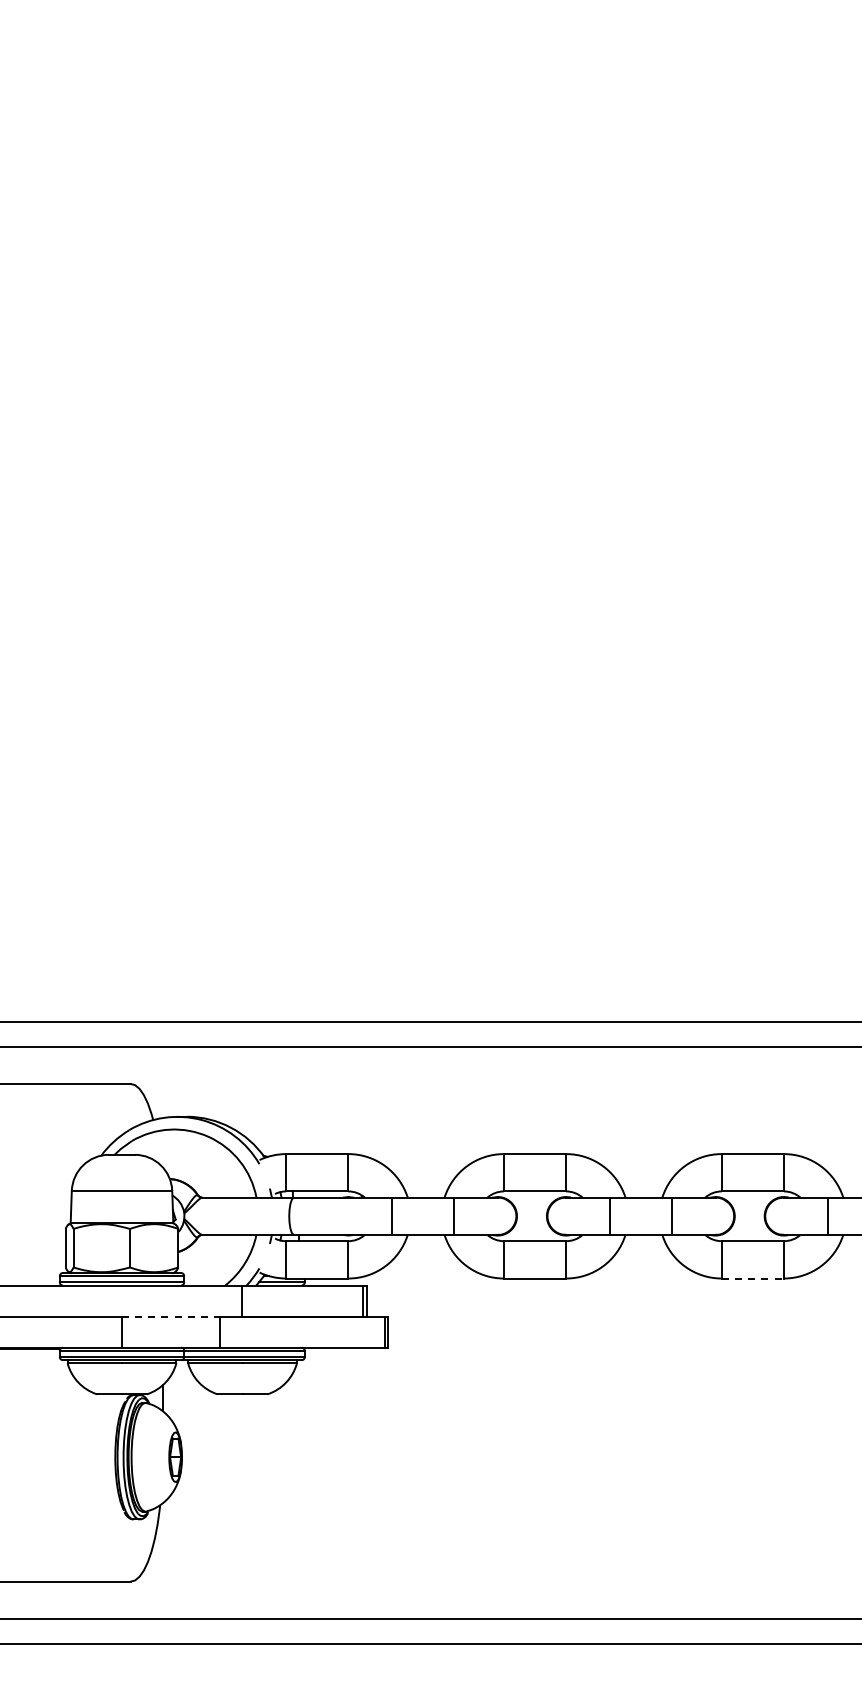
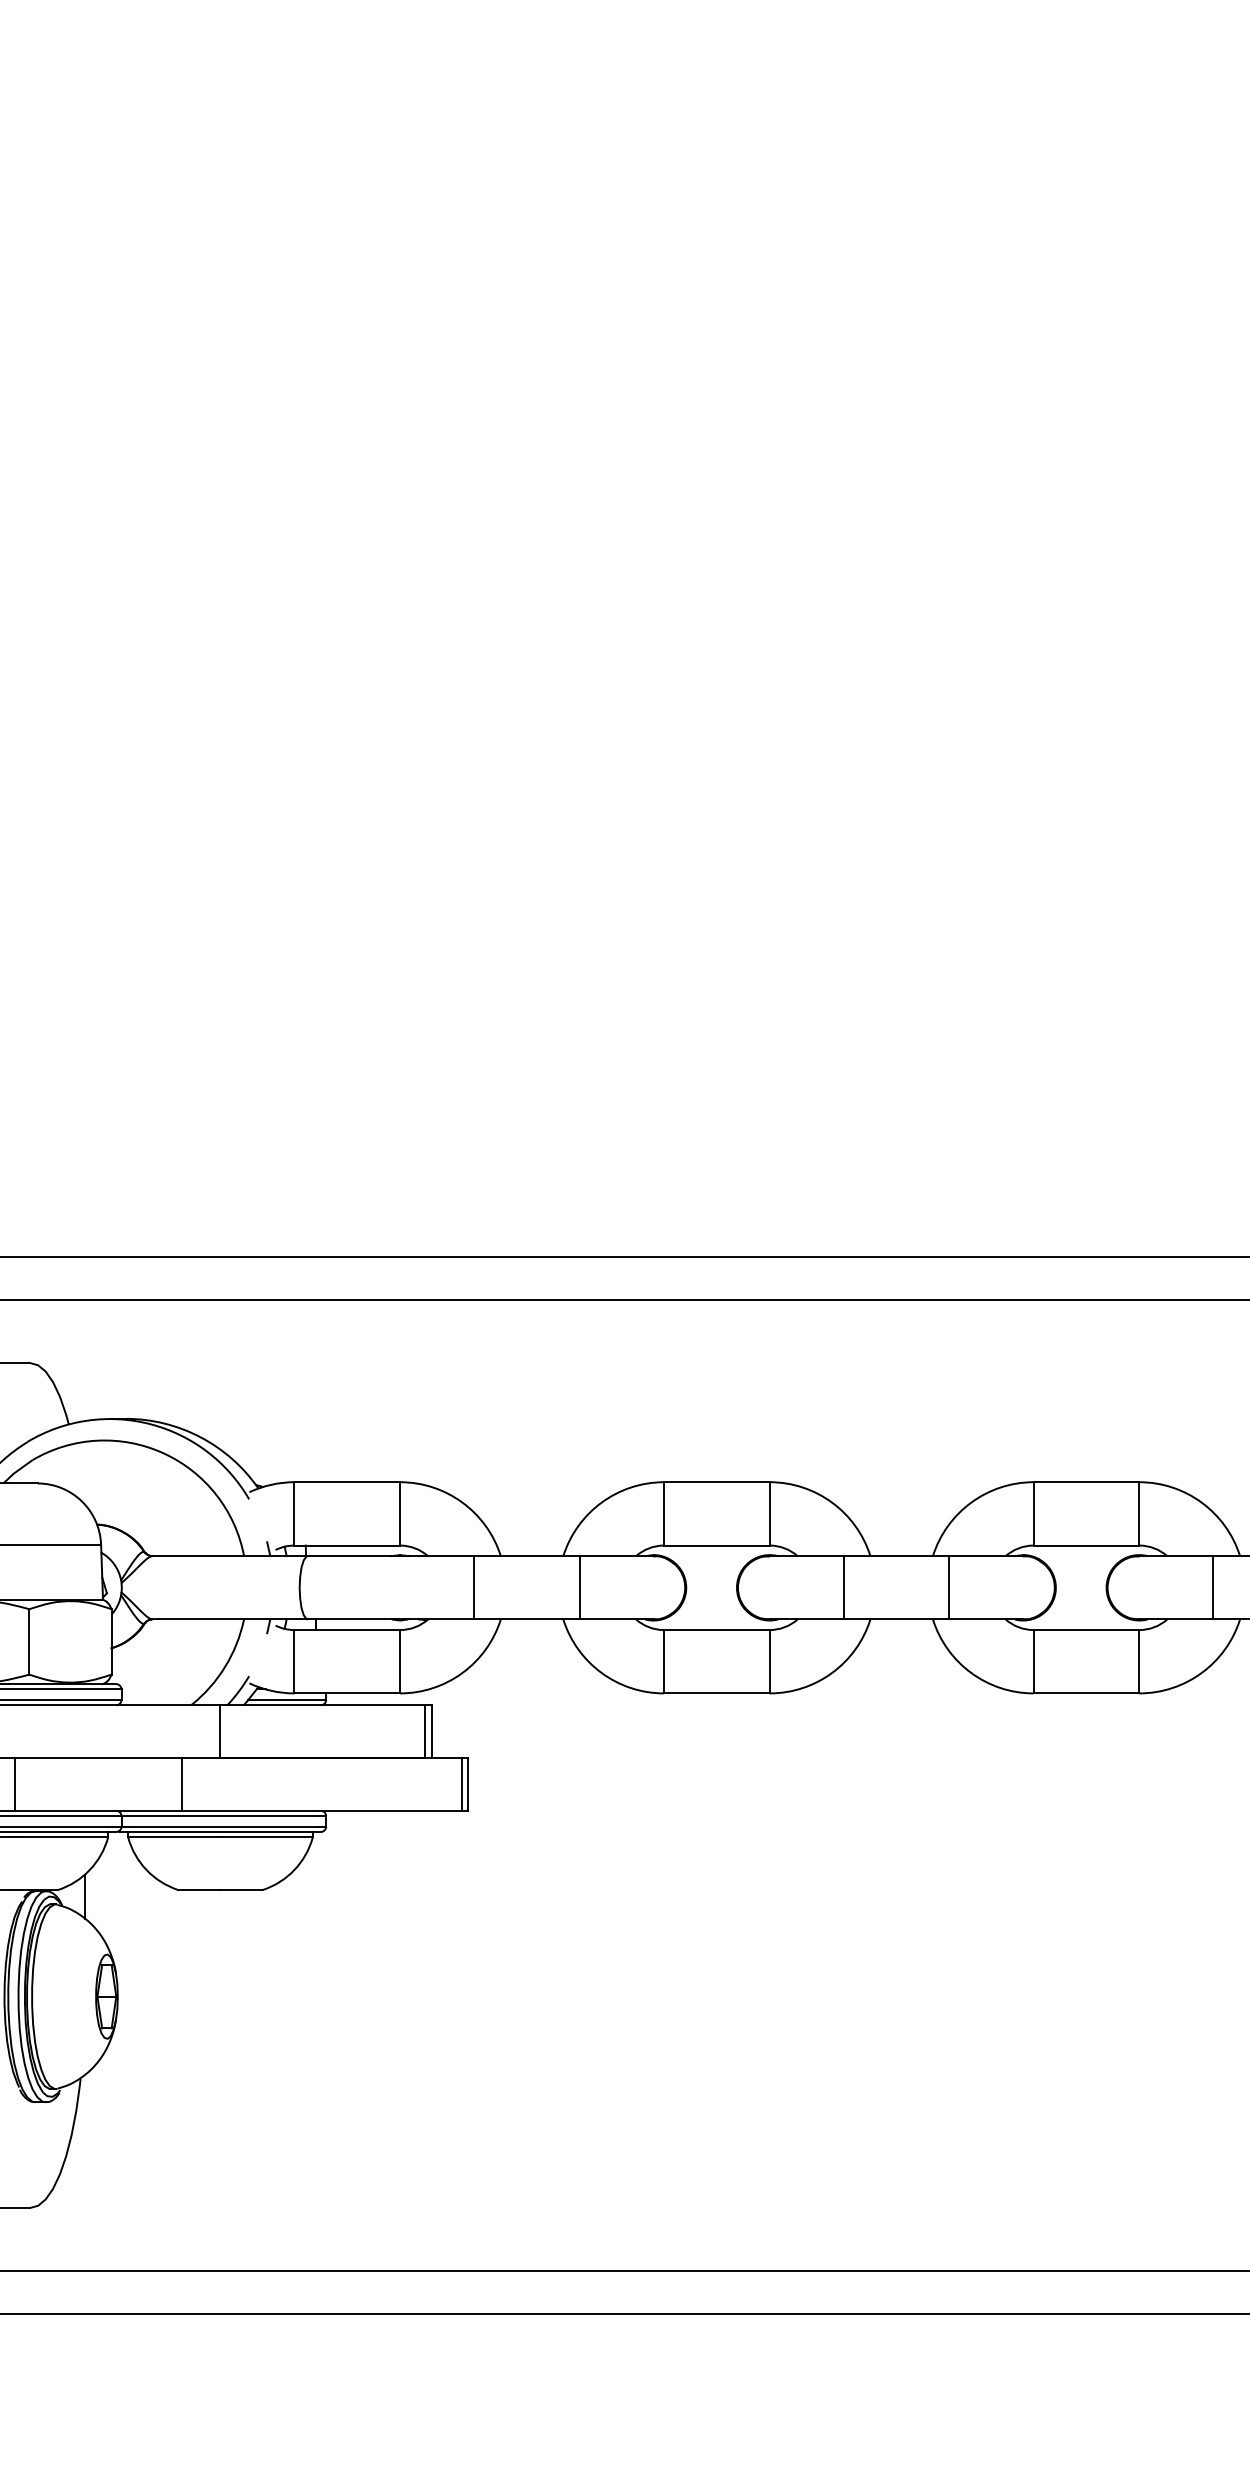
line: (753, 1278) -> (1087, 1693), dashed -> solid
line: (171, 1316) -> (99, 1757), dashed -> solid

